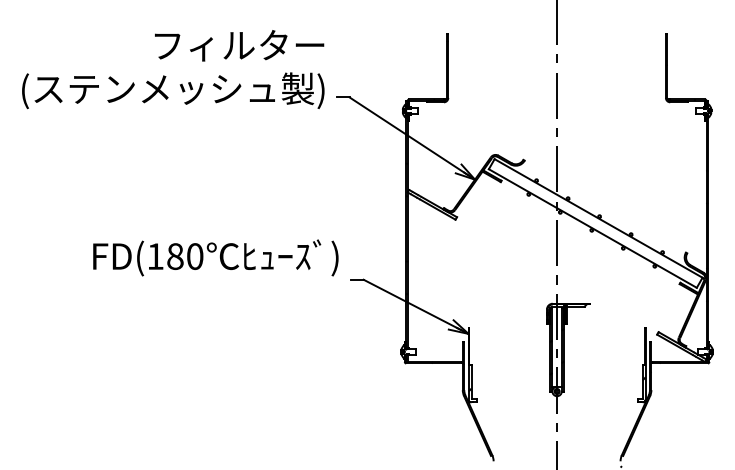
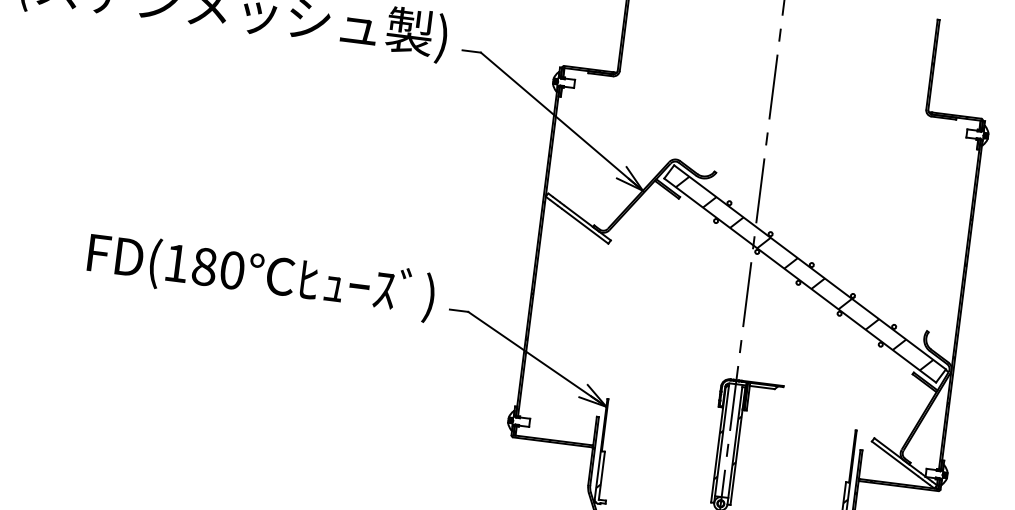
hatch: (594, 222) -> (803, 272), added
text: (215, 257) -> (260, 275), moved

